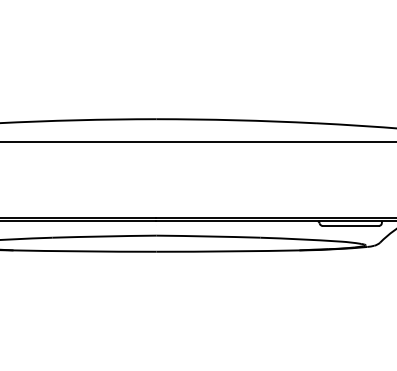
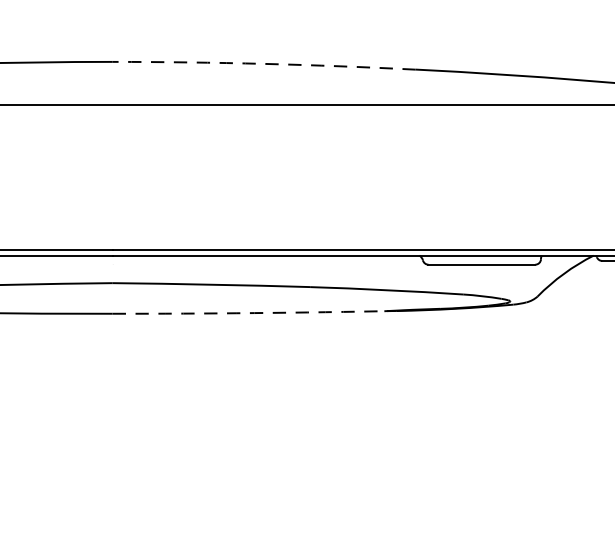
arc: (236, 120) -> (264, 64), solid -> dashed
arc: (231, 251) -> (255, 313), solid -> dashed

